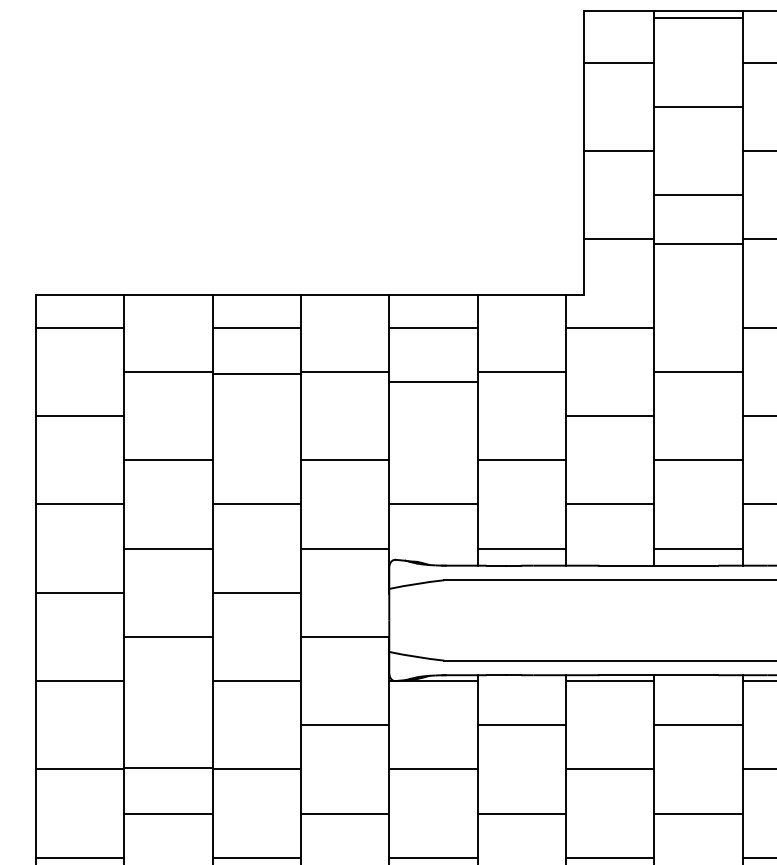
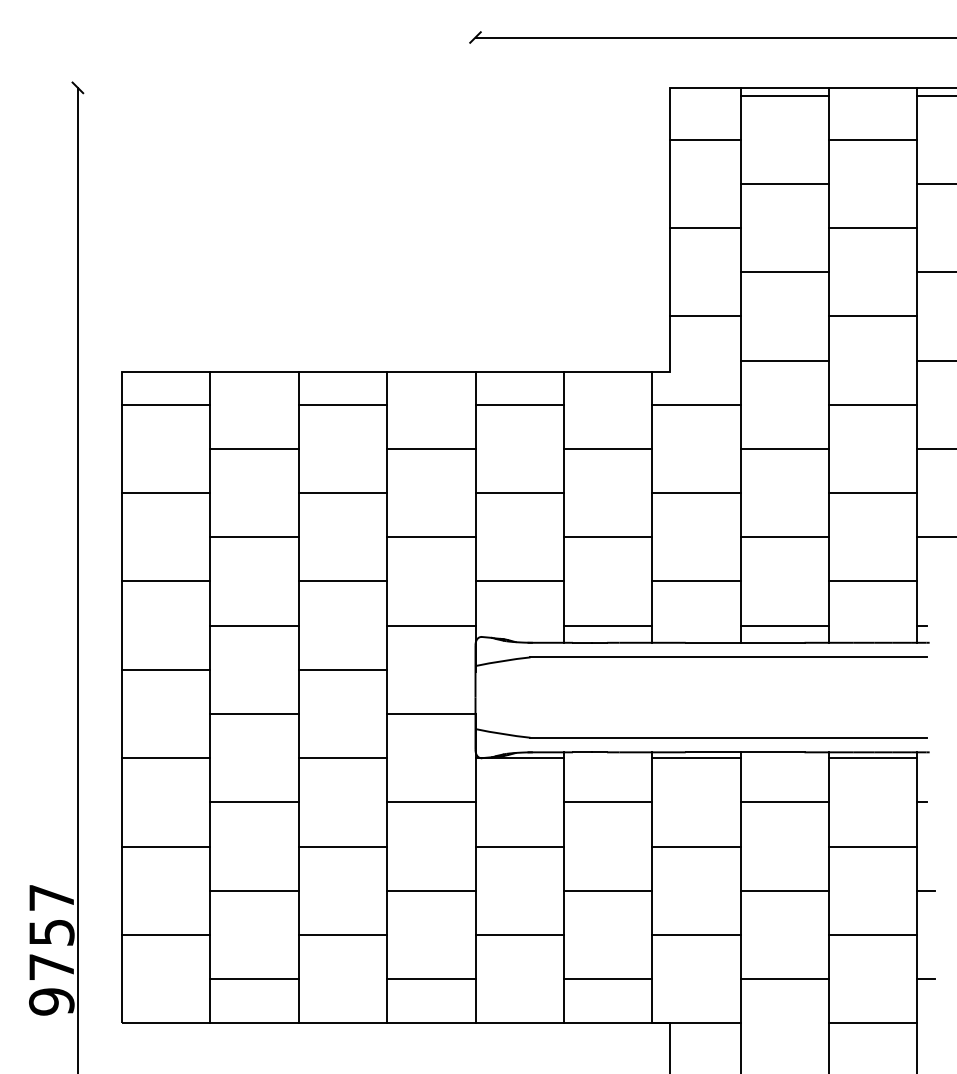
line: (698, 243) -> (784, 360), moved
line: (256, 374) -> (342, 493), moved
line: (433, 382) -> (519, 493), moved
line: (168, 768) -> (254, 802), moved

